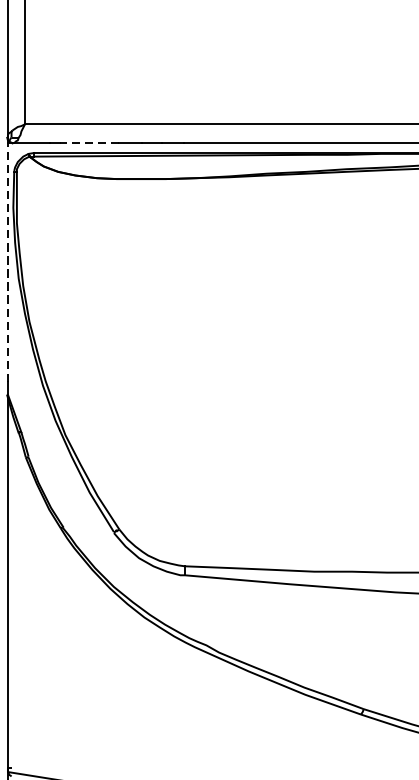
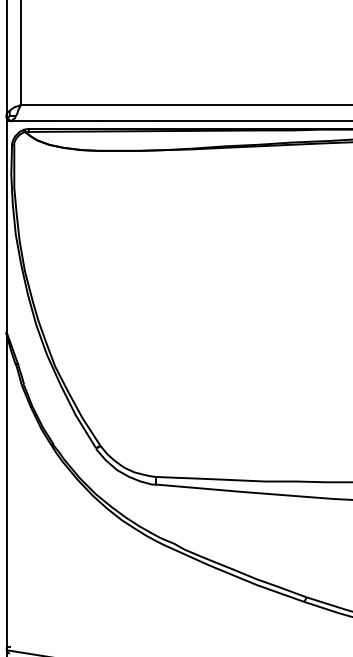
line: (89, 143) -> (75, 120), dashed -> solid
line: (7, 262) -> (6, 221), dashed -> solid

